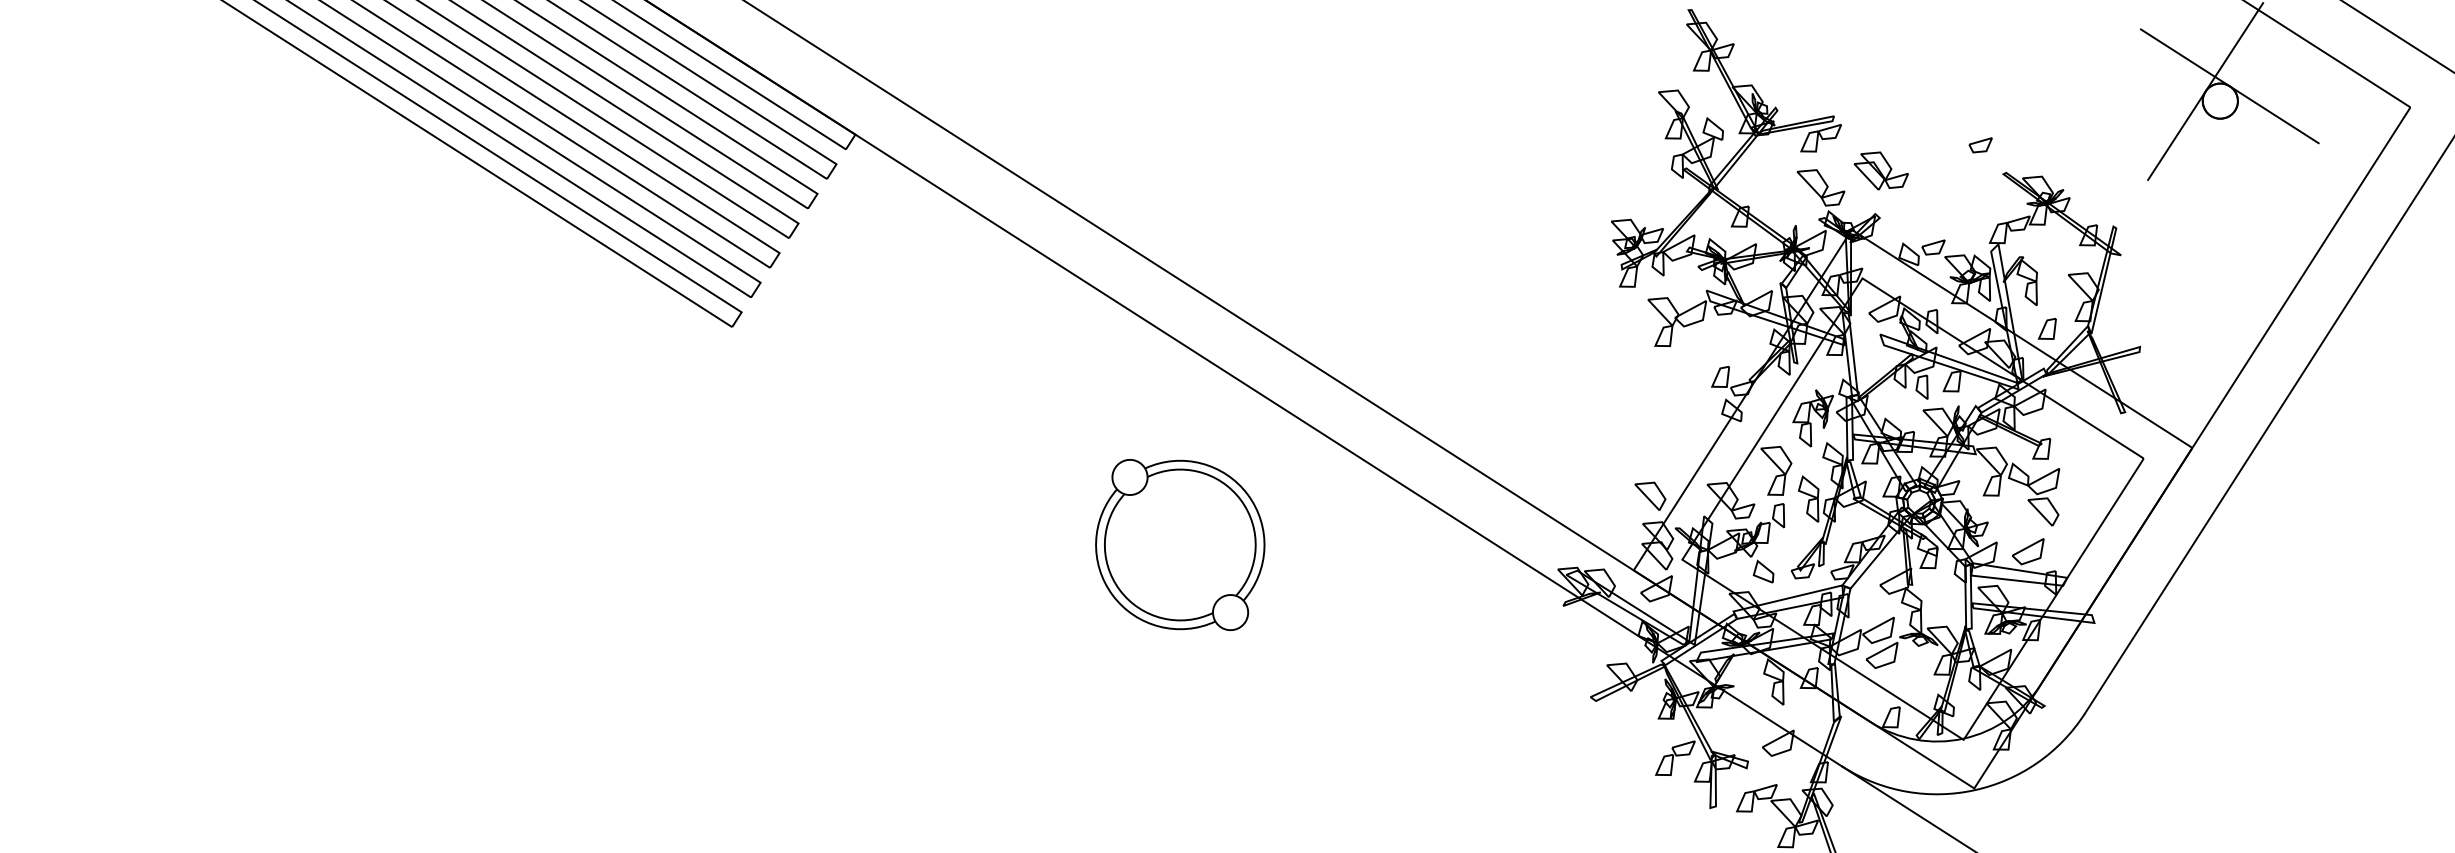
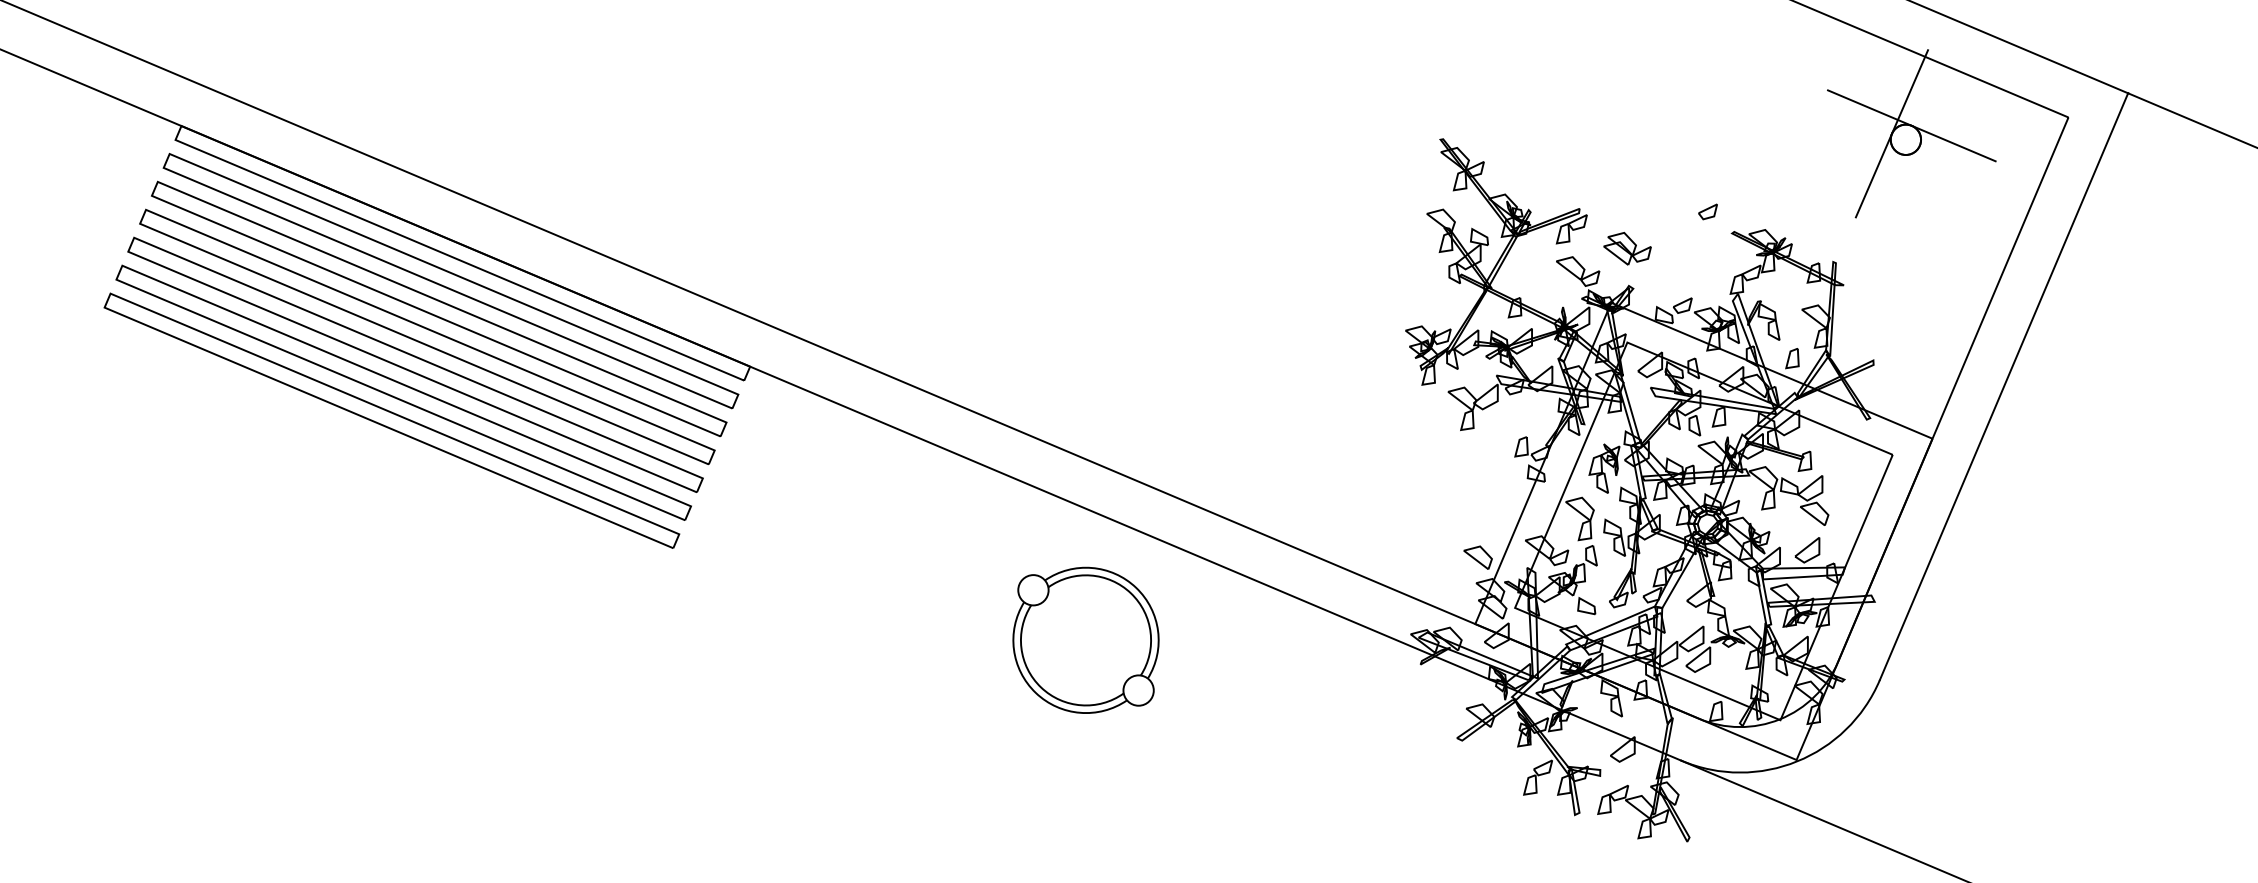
part: (1179, 543) -> (1085, 639), moved

